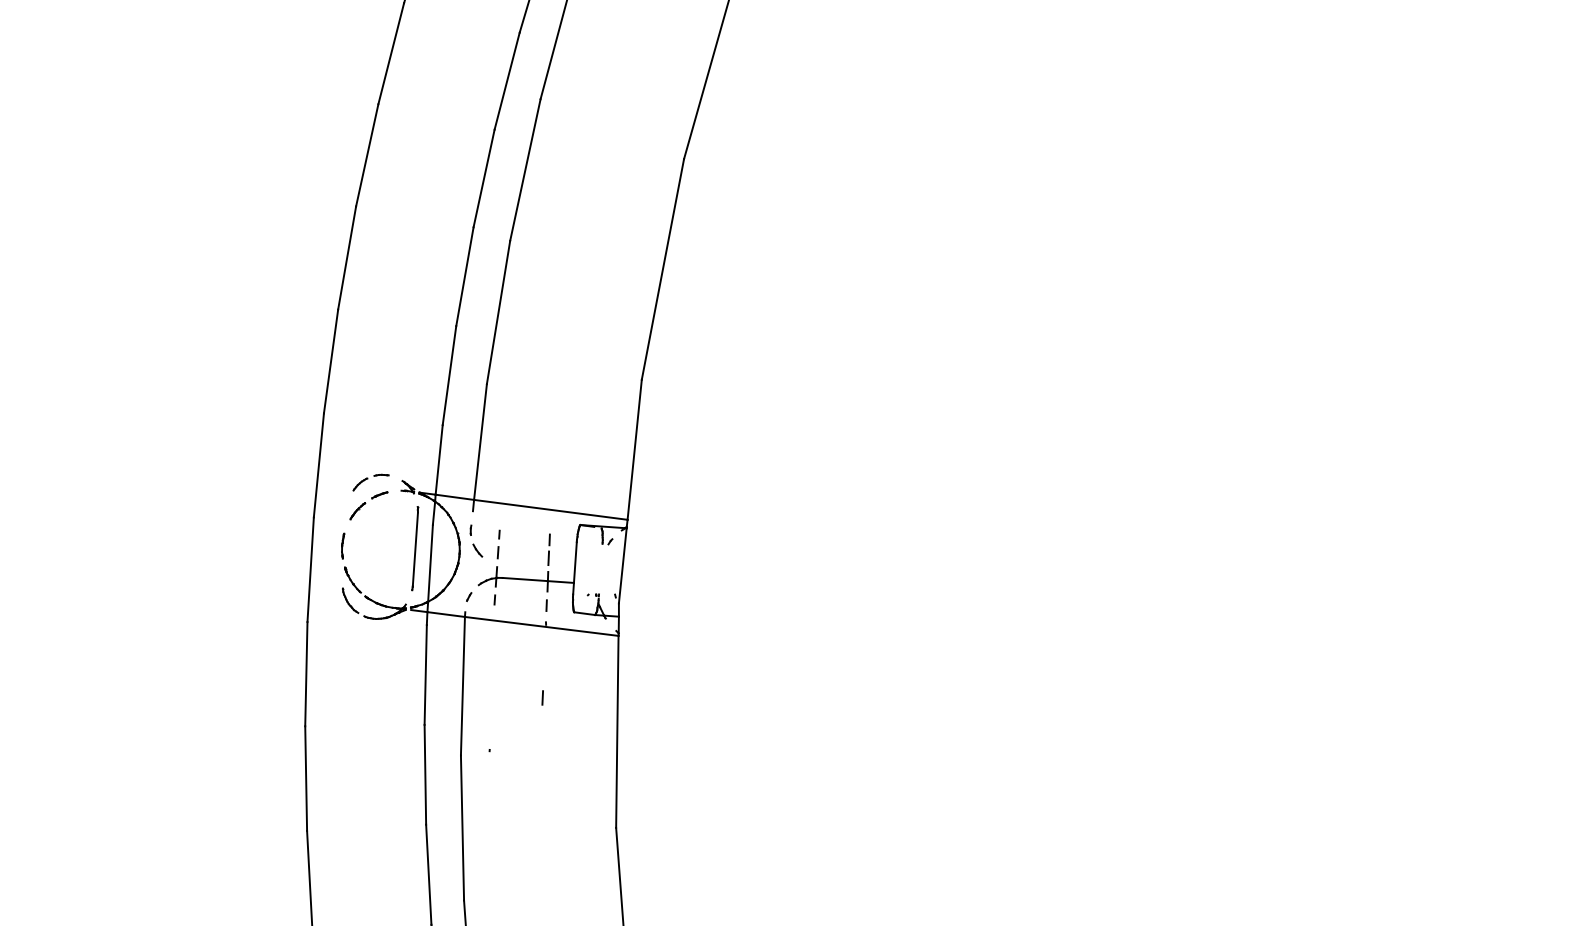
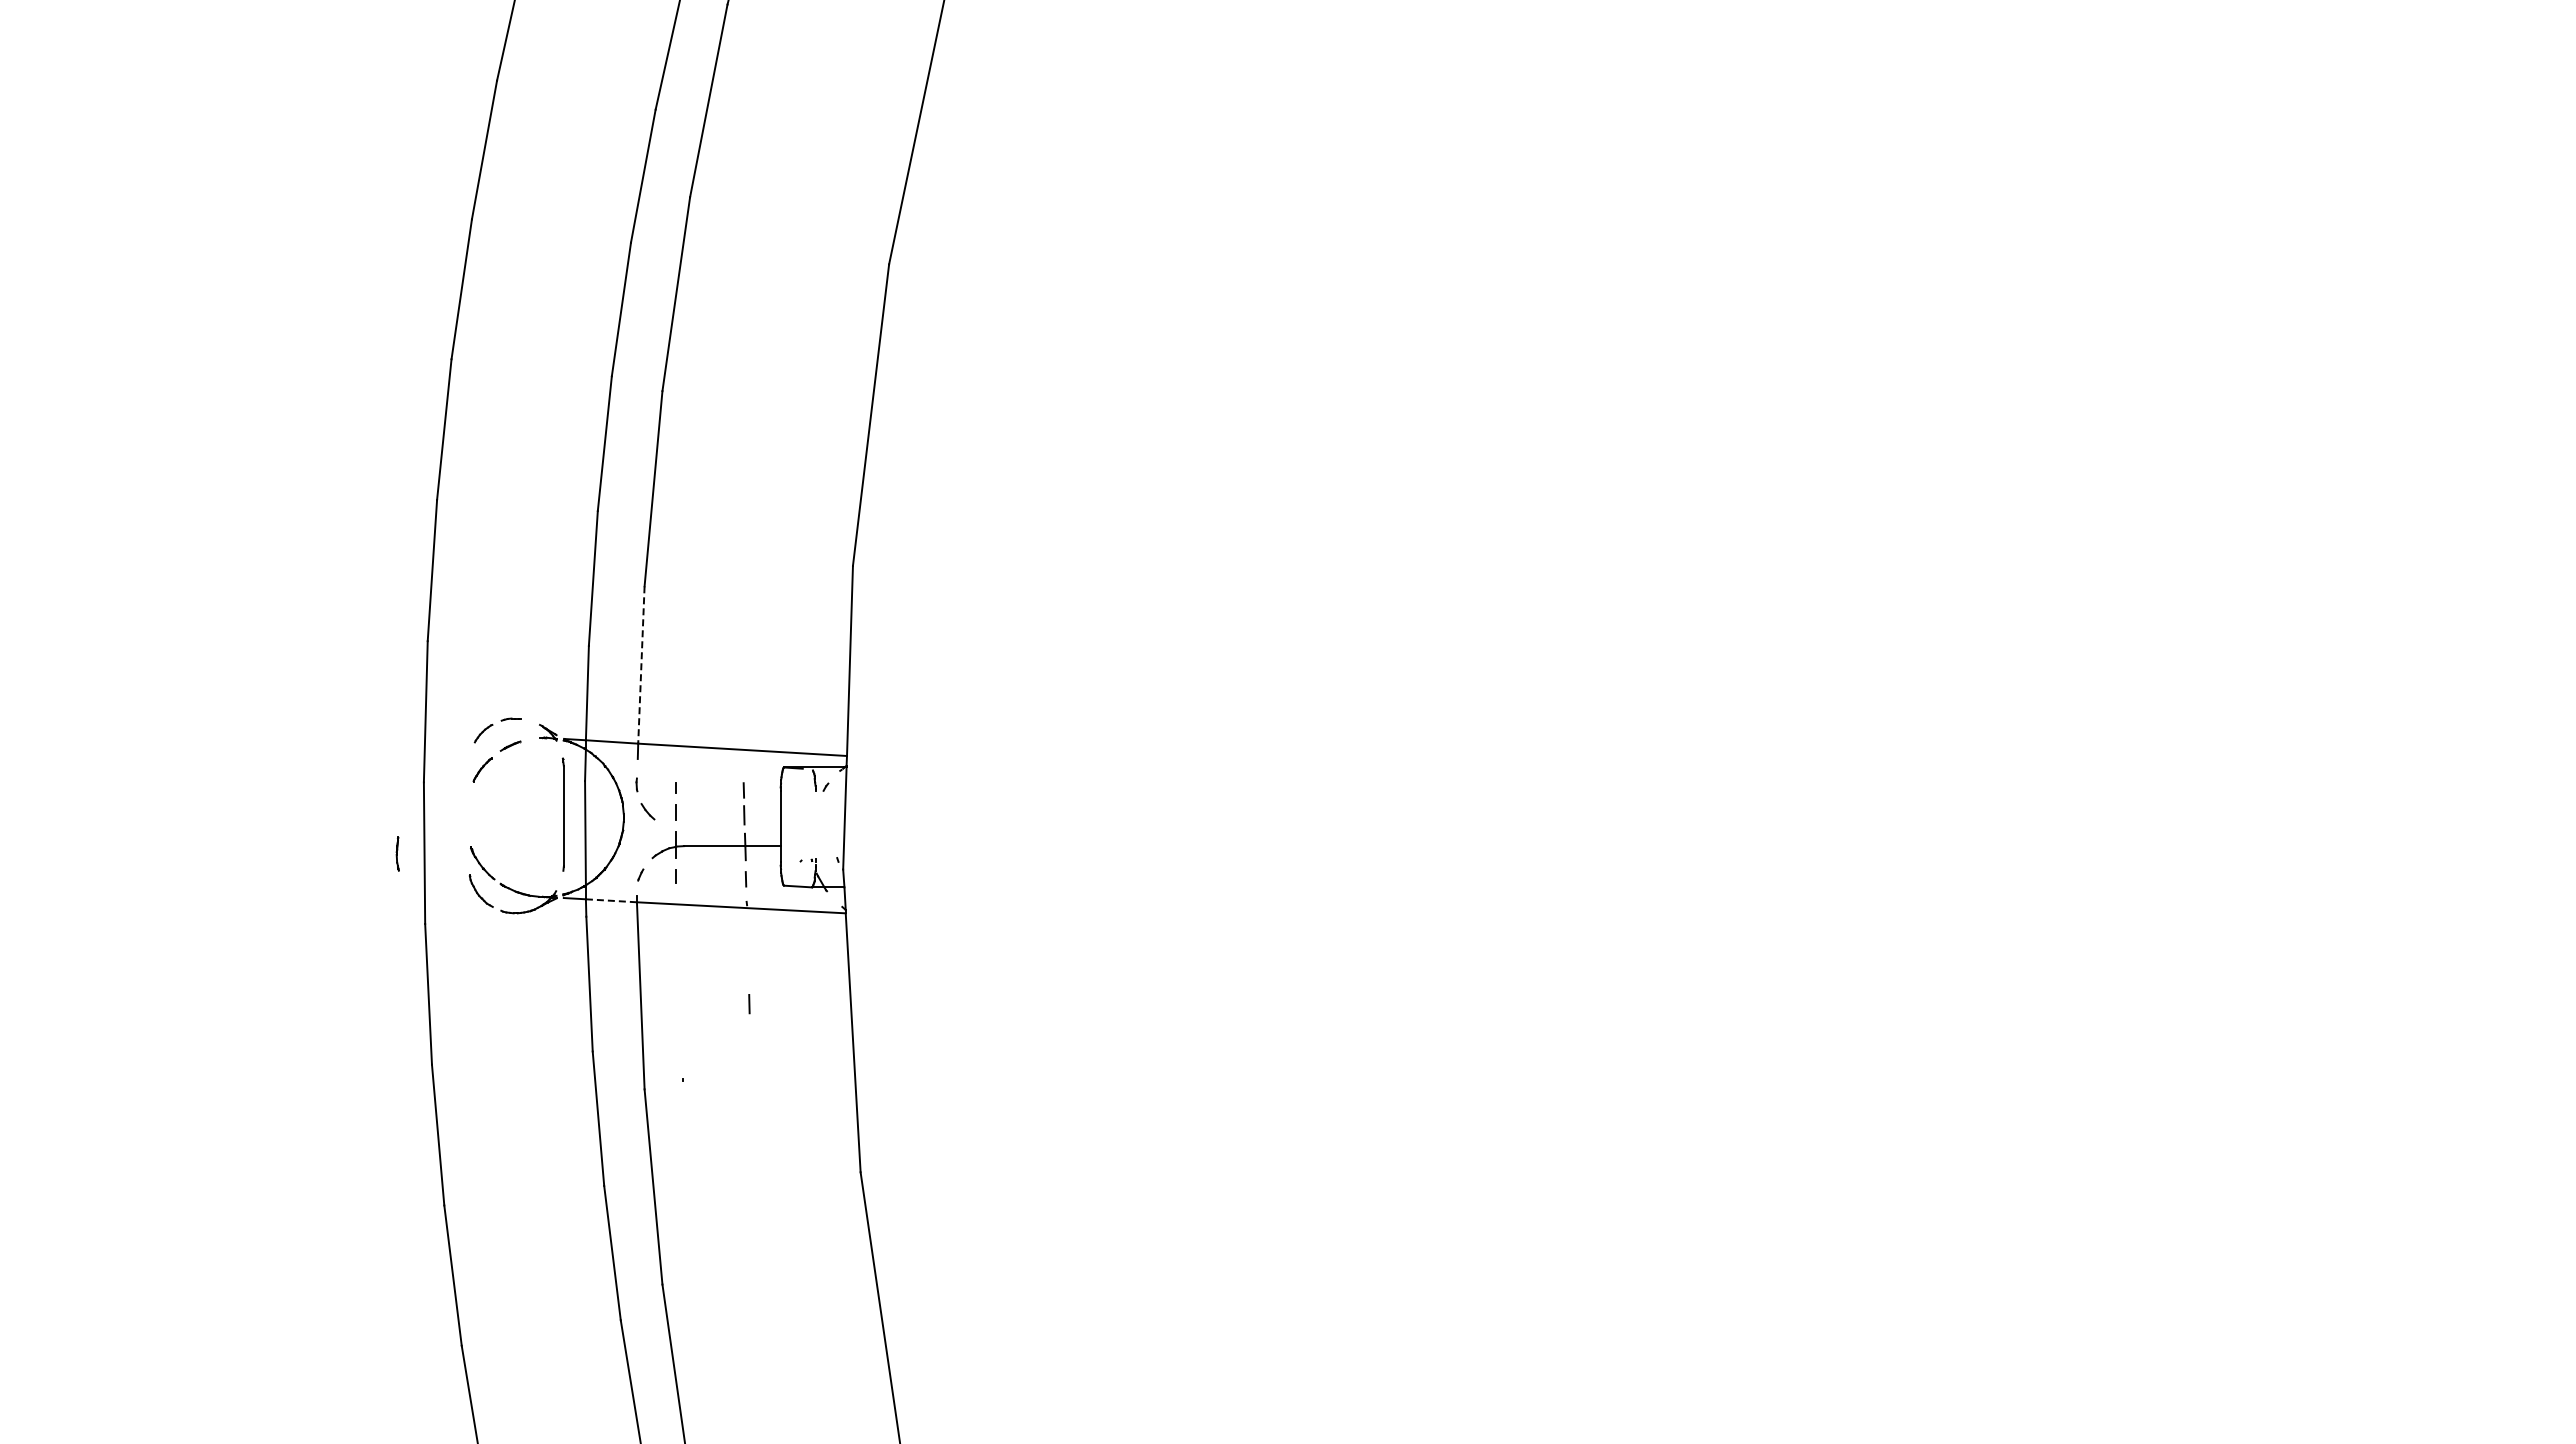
line: (480, 442) -> (641, 665), solid -> dashed
part: (342, 545) -> (397, 853), moved
line: (446, 614) -> (611, 900), solid -> dashed

